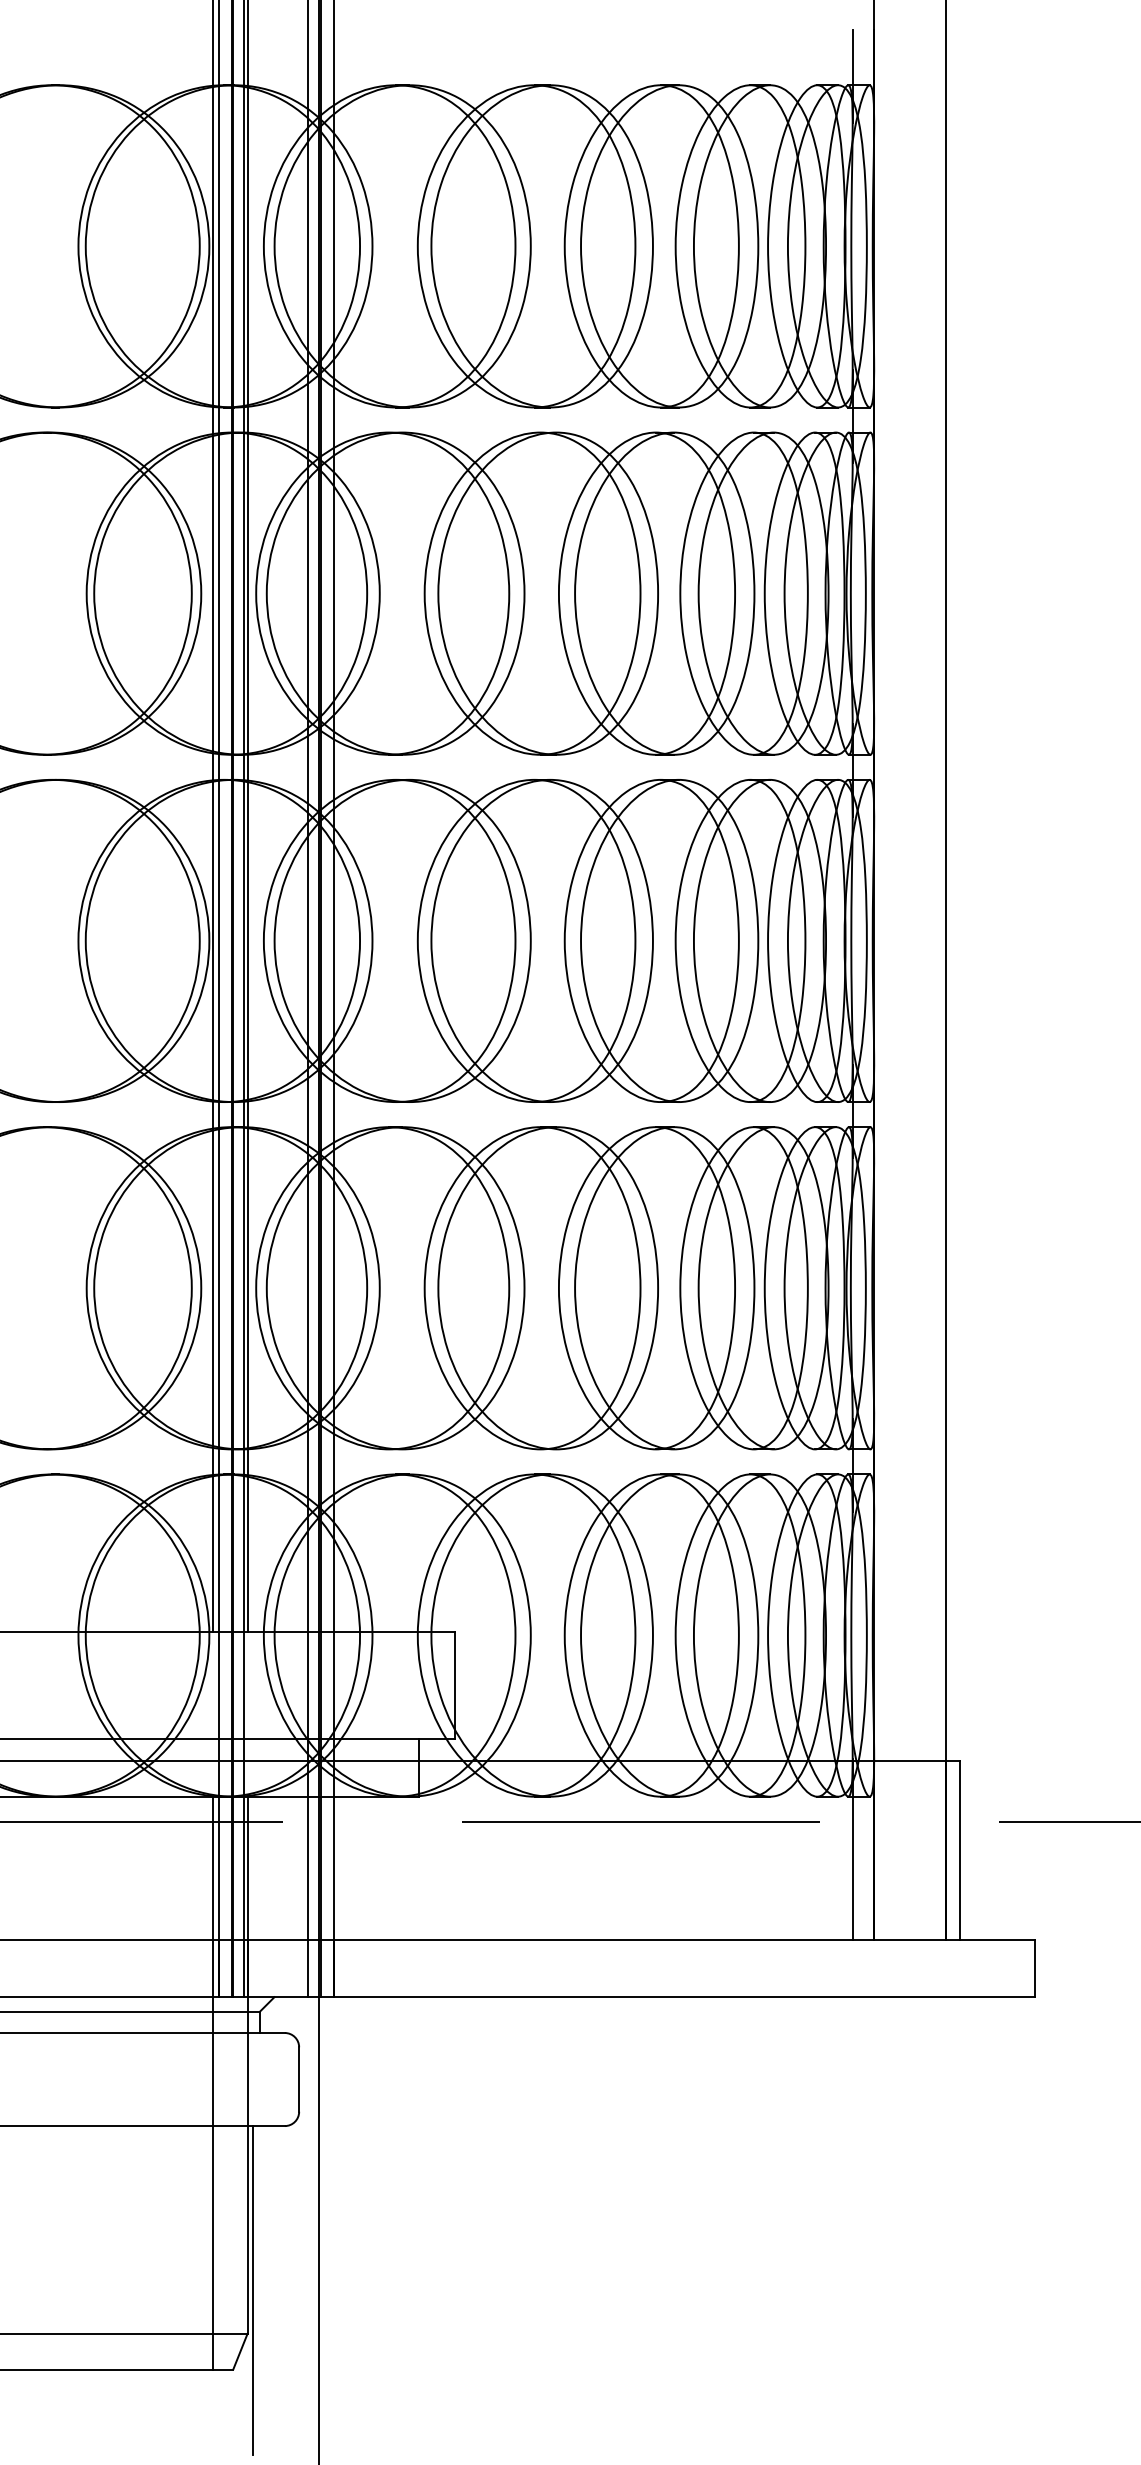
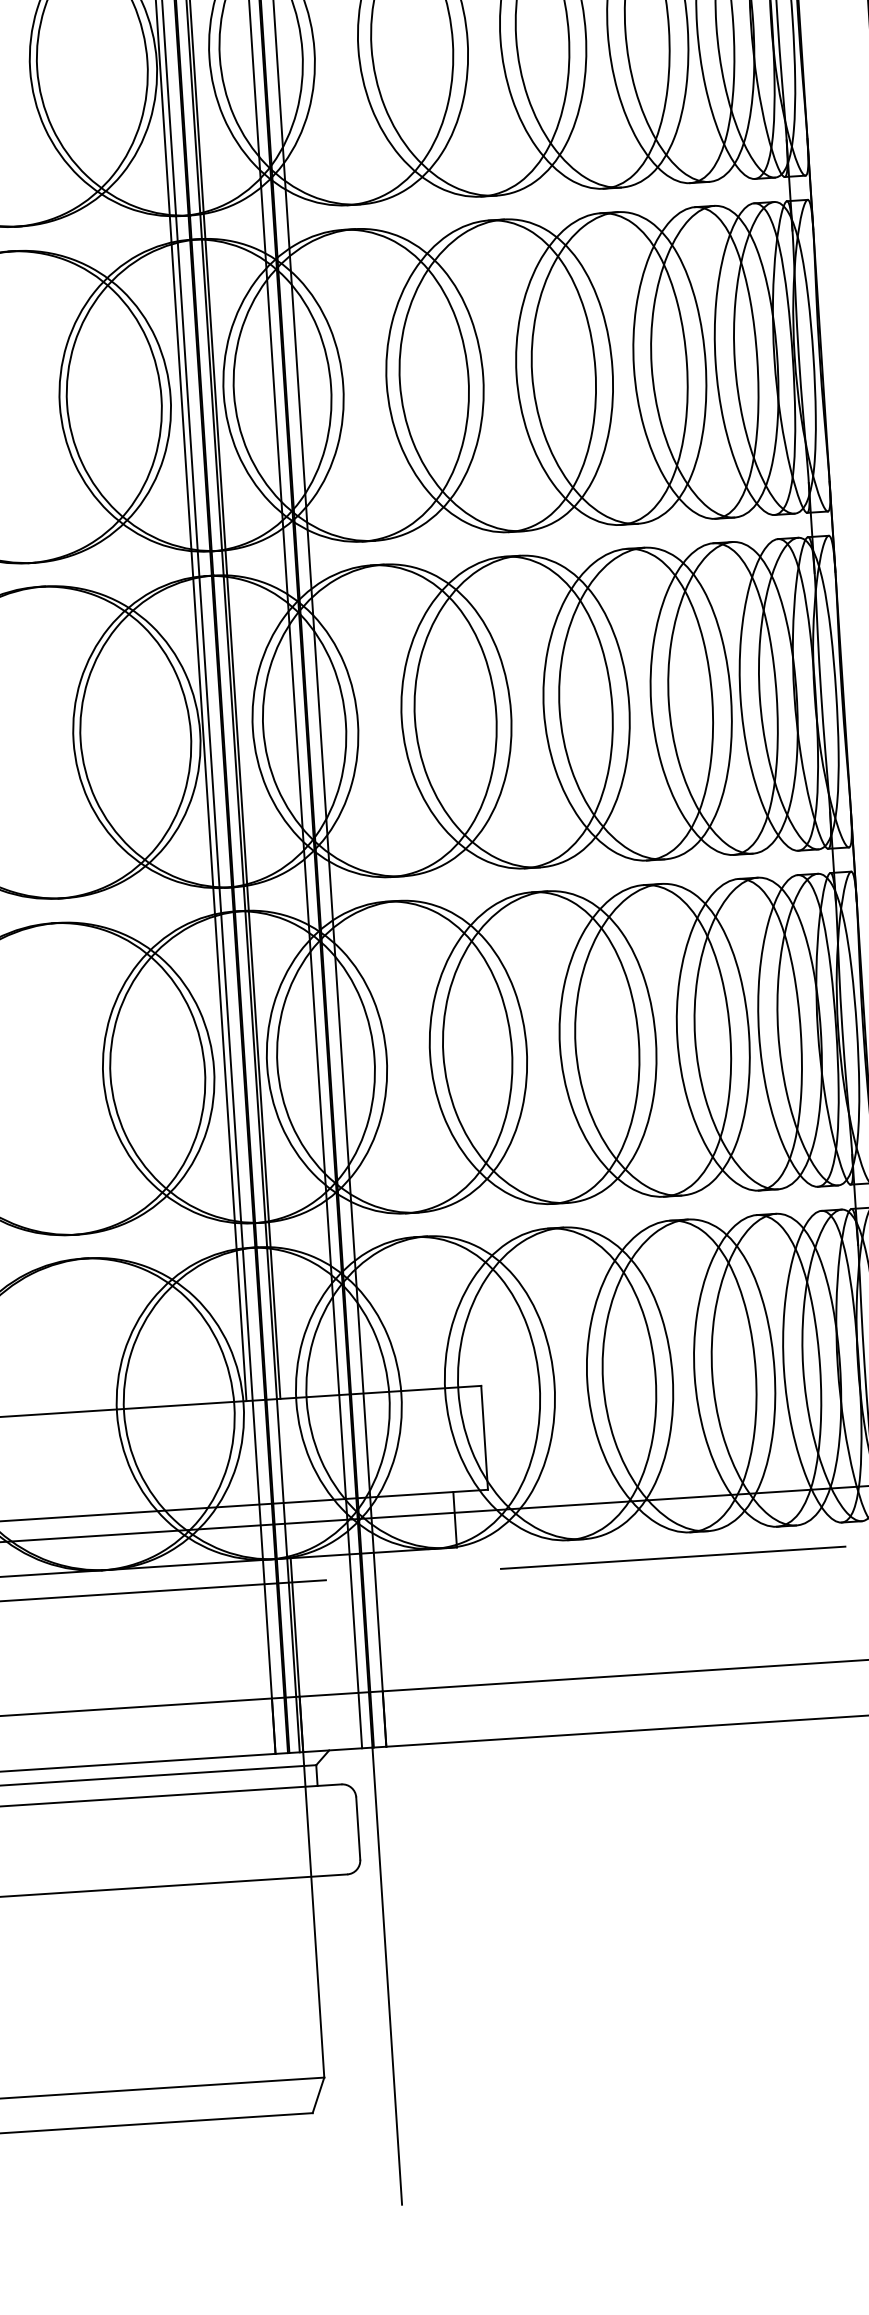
line: (212, 2082) -> (274, 1836), removed
line: (252, 2290) -> (326, 2035), removed

